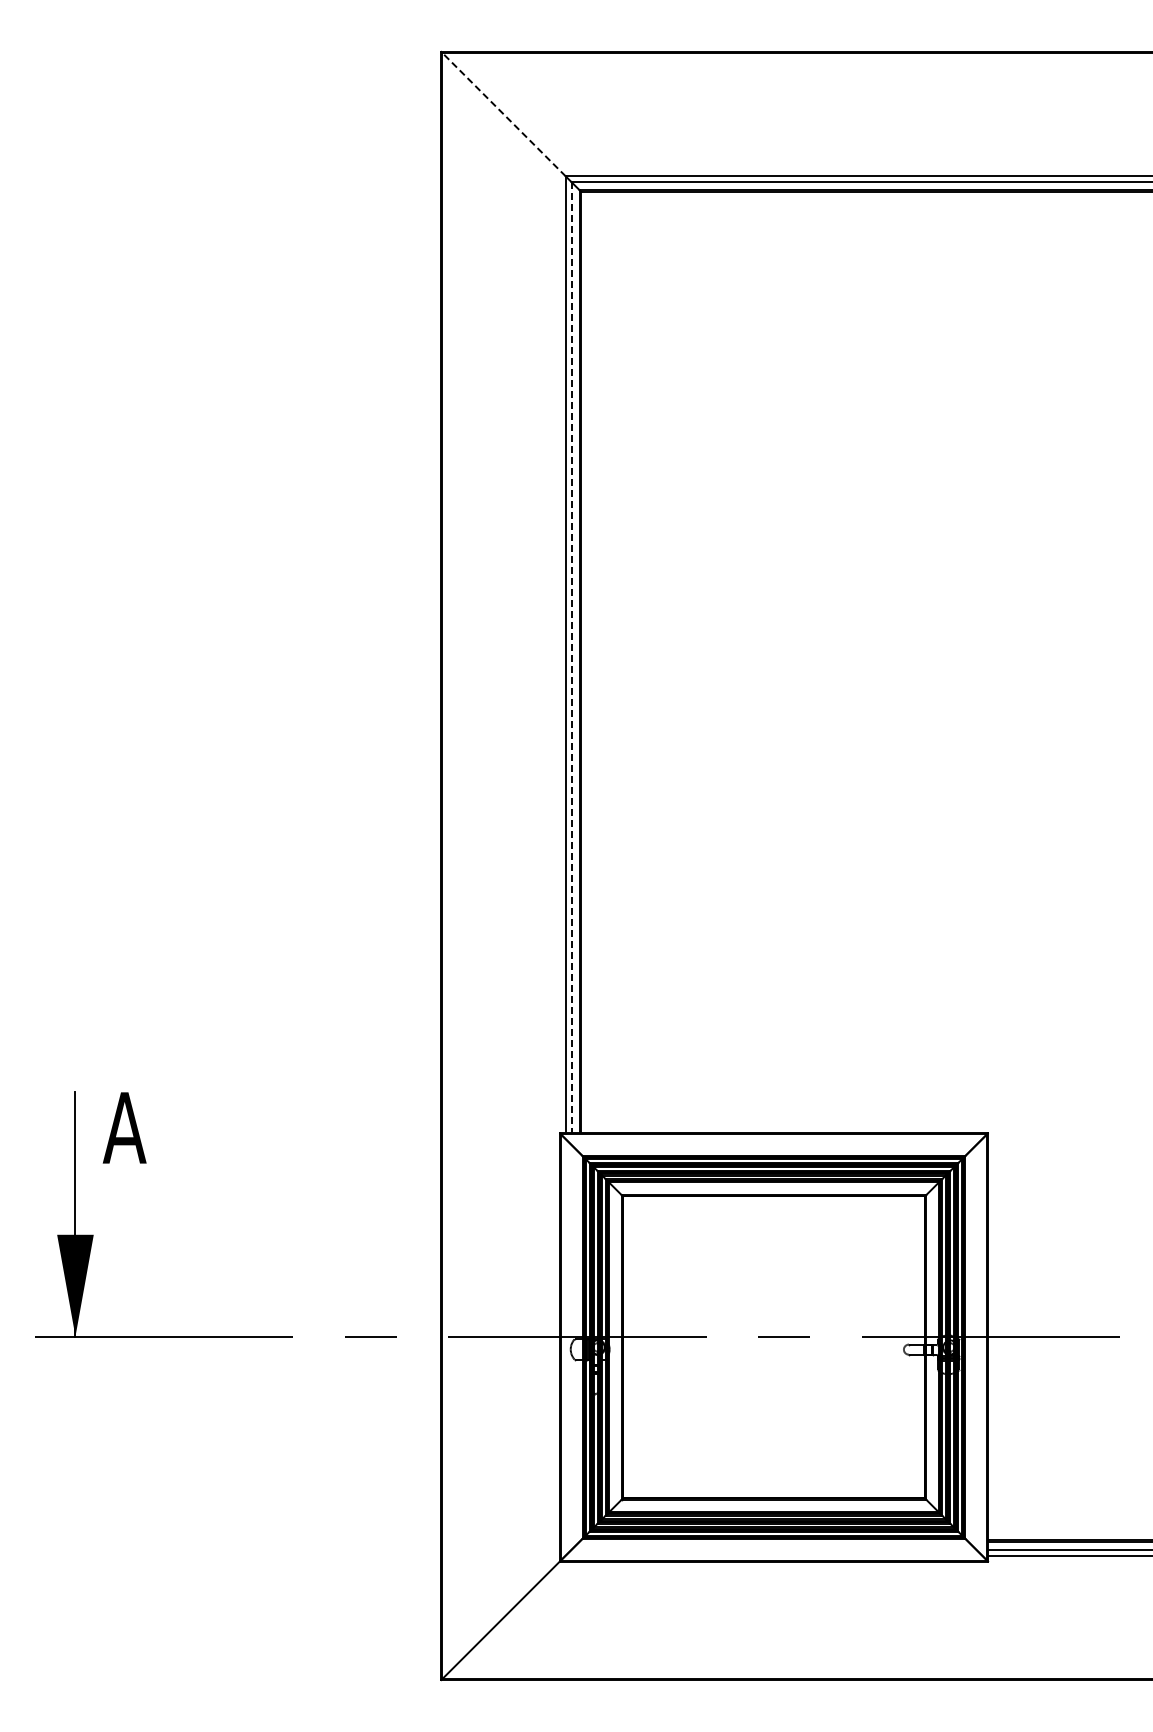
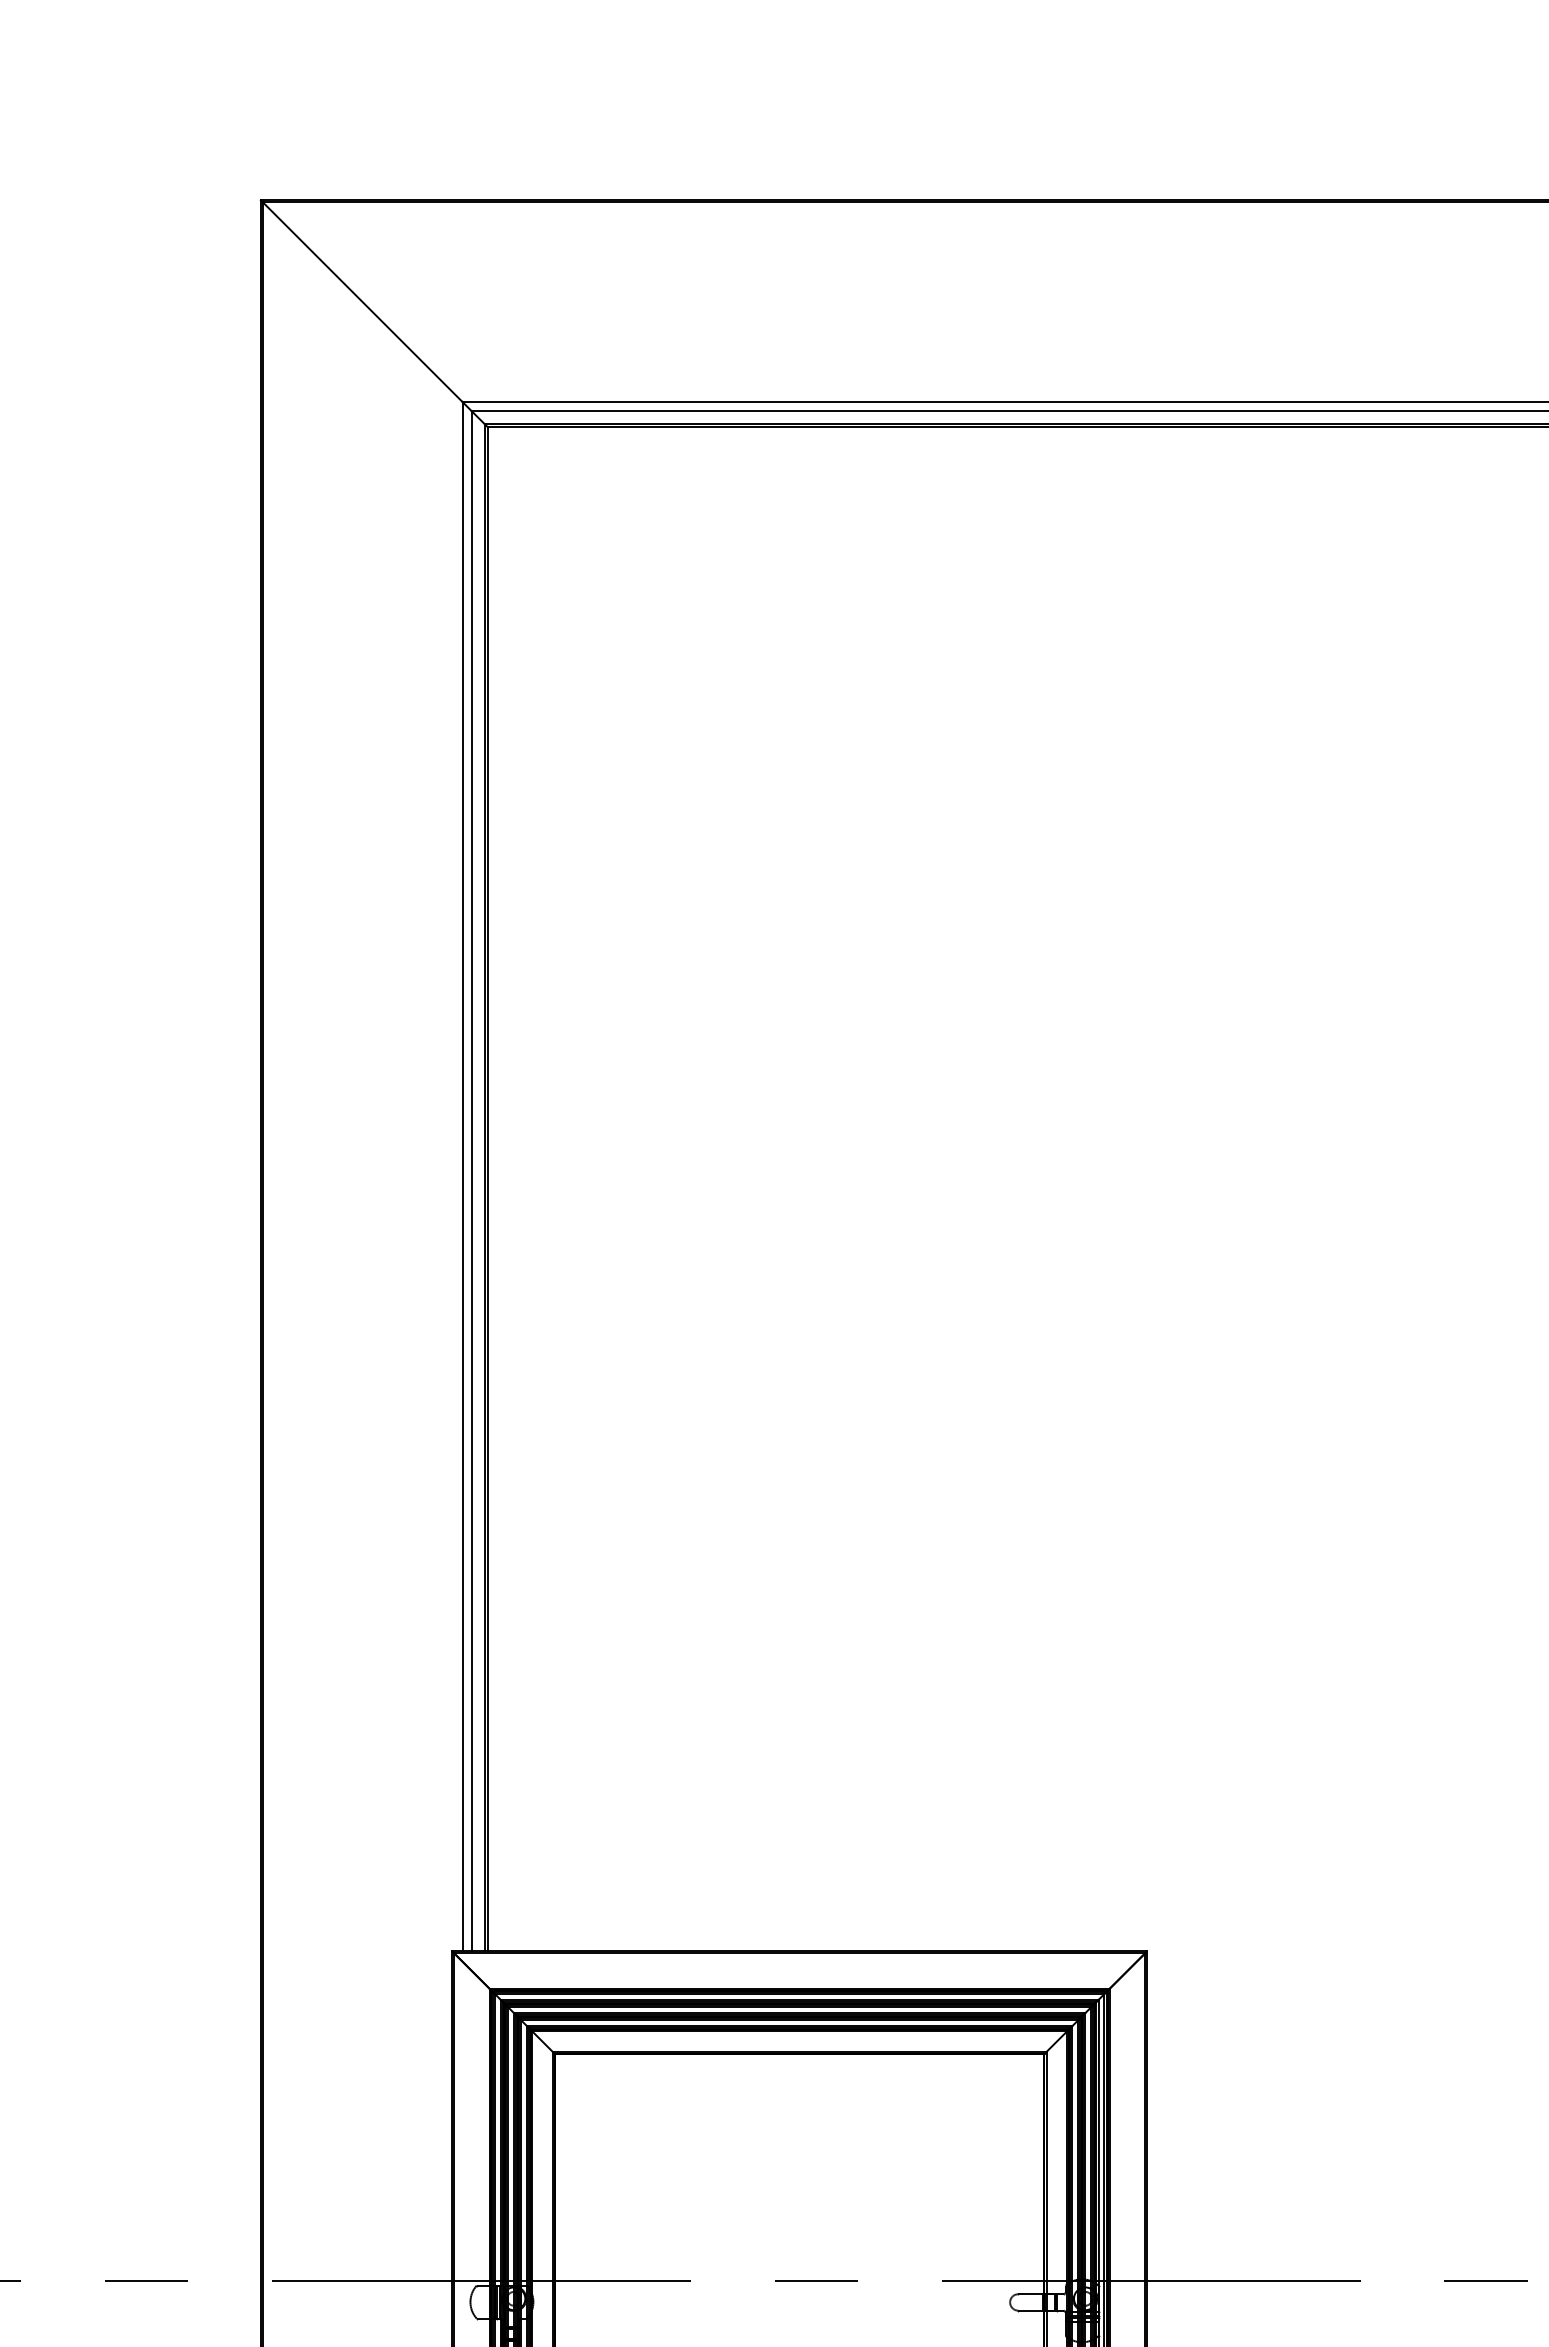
line: (503, 114) -> (361, 301), dashed -> solid
line: (571, 658) -> (471, 1182), dashed -> solid

